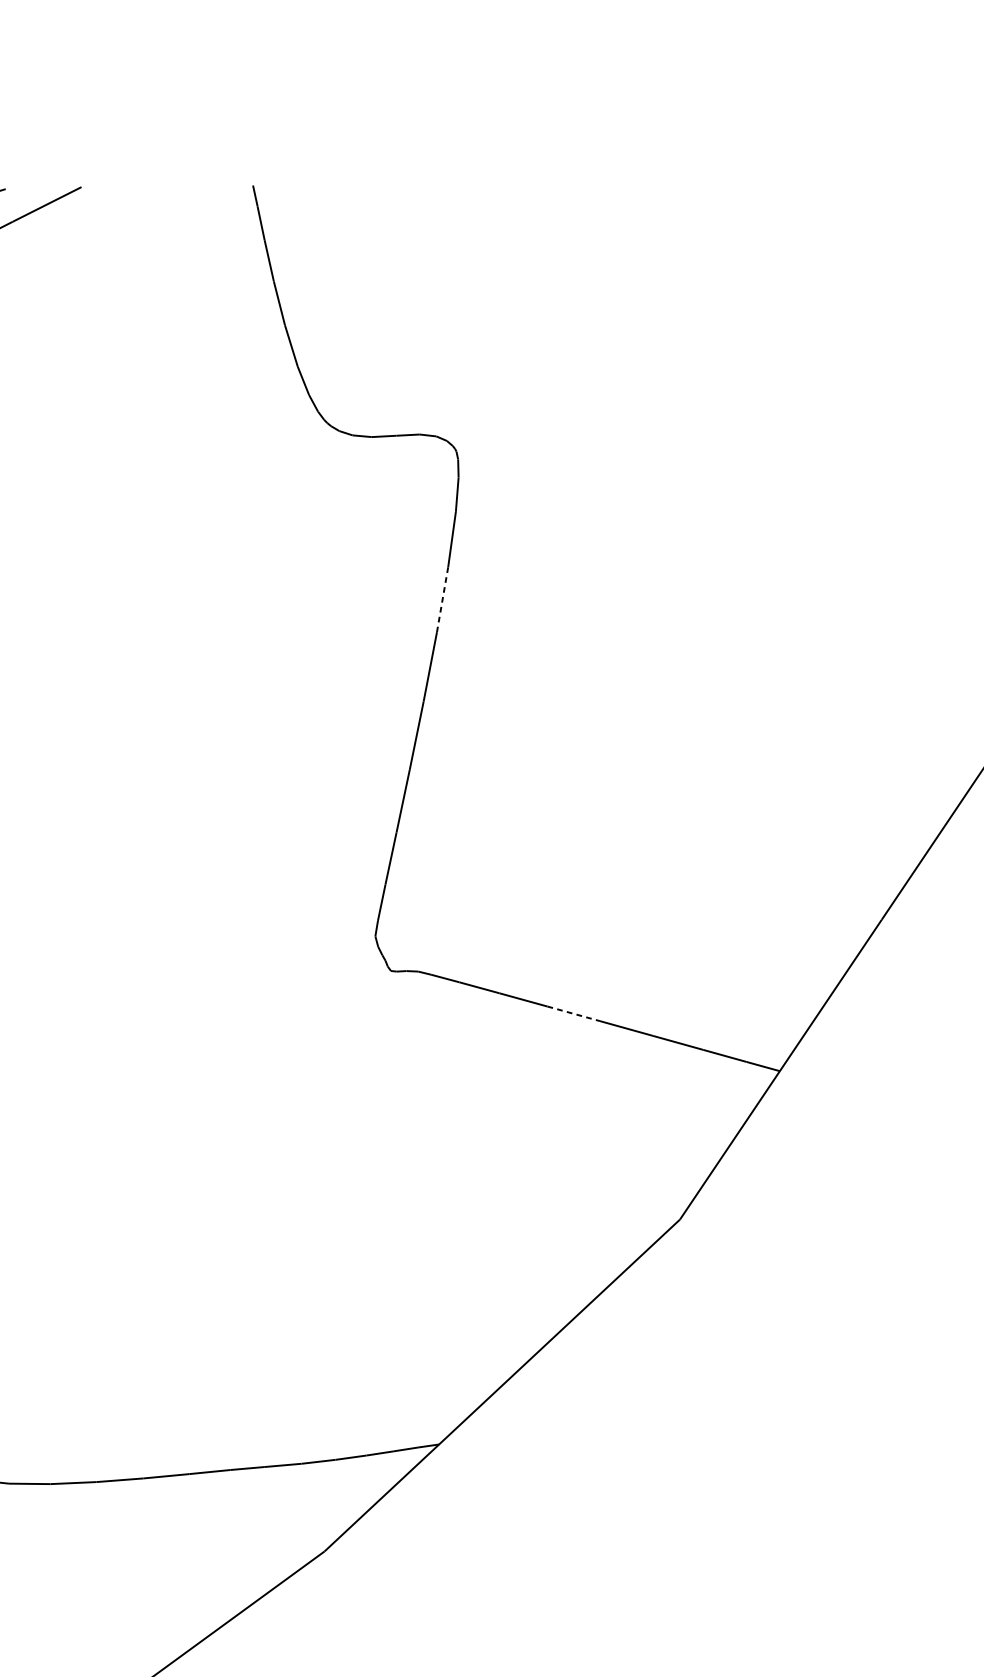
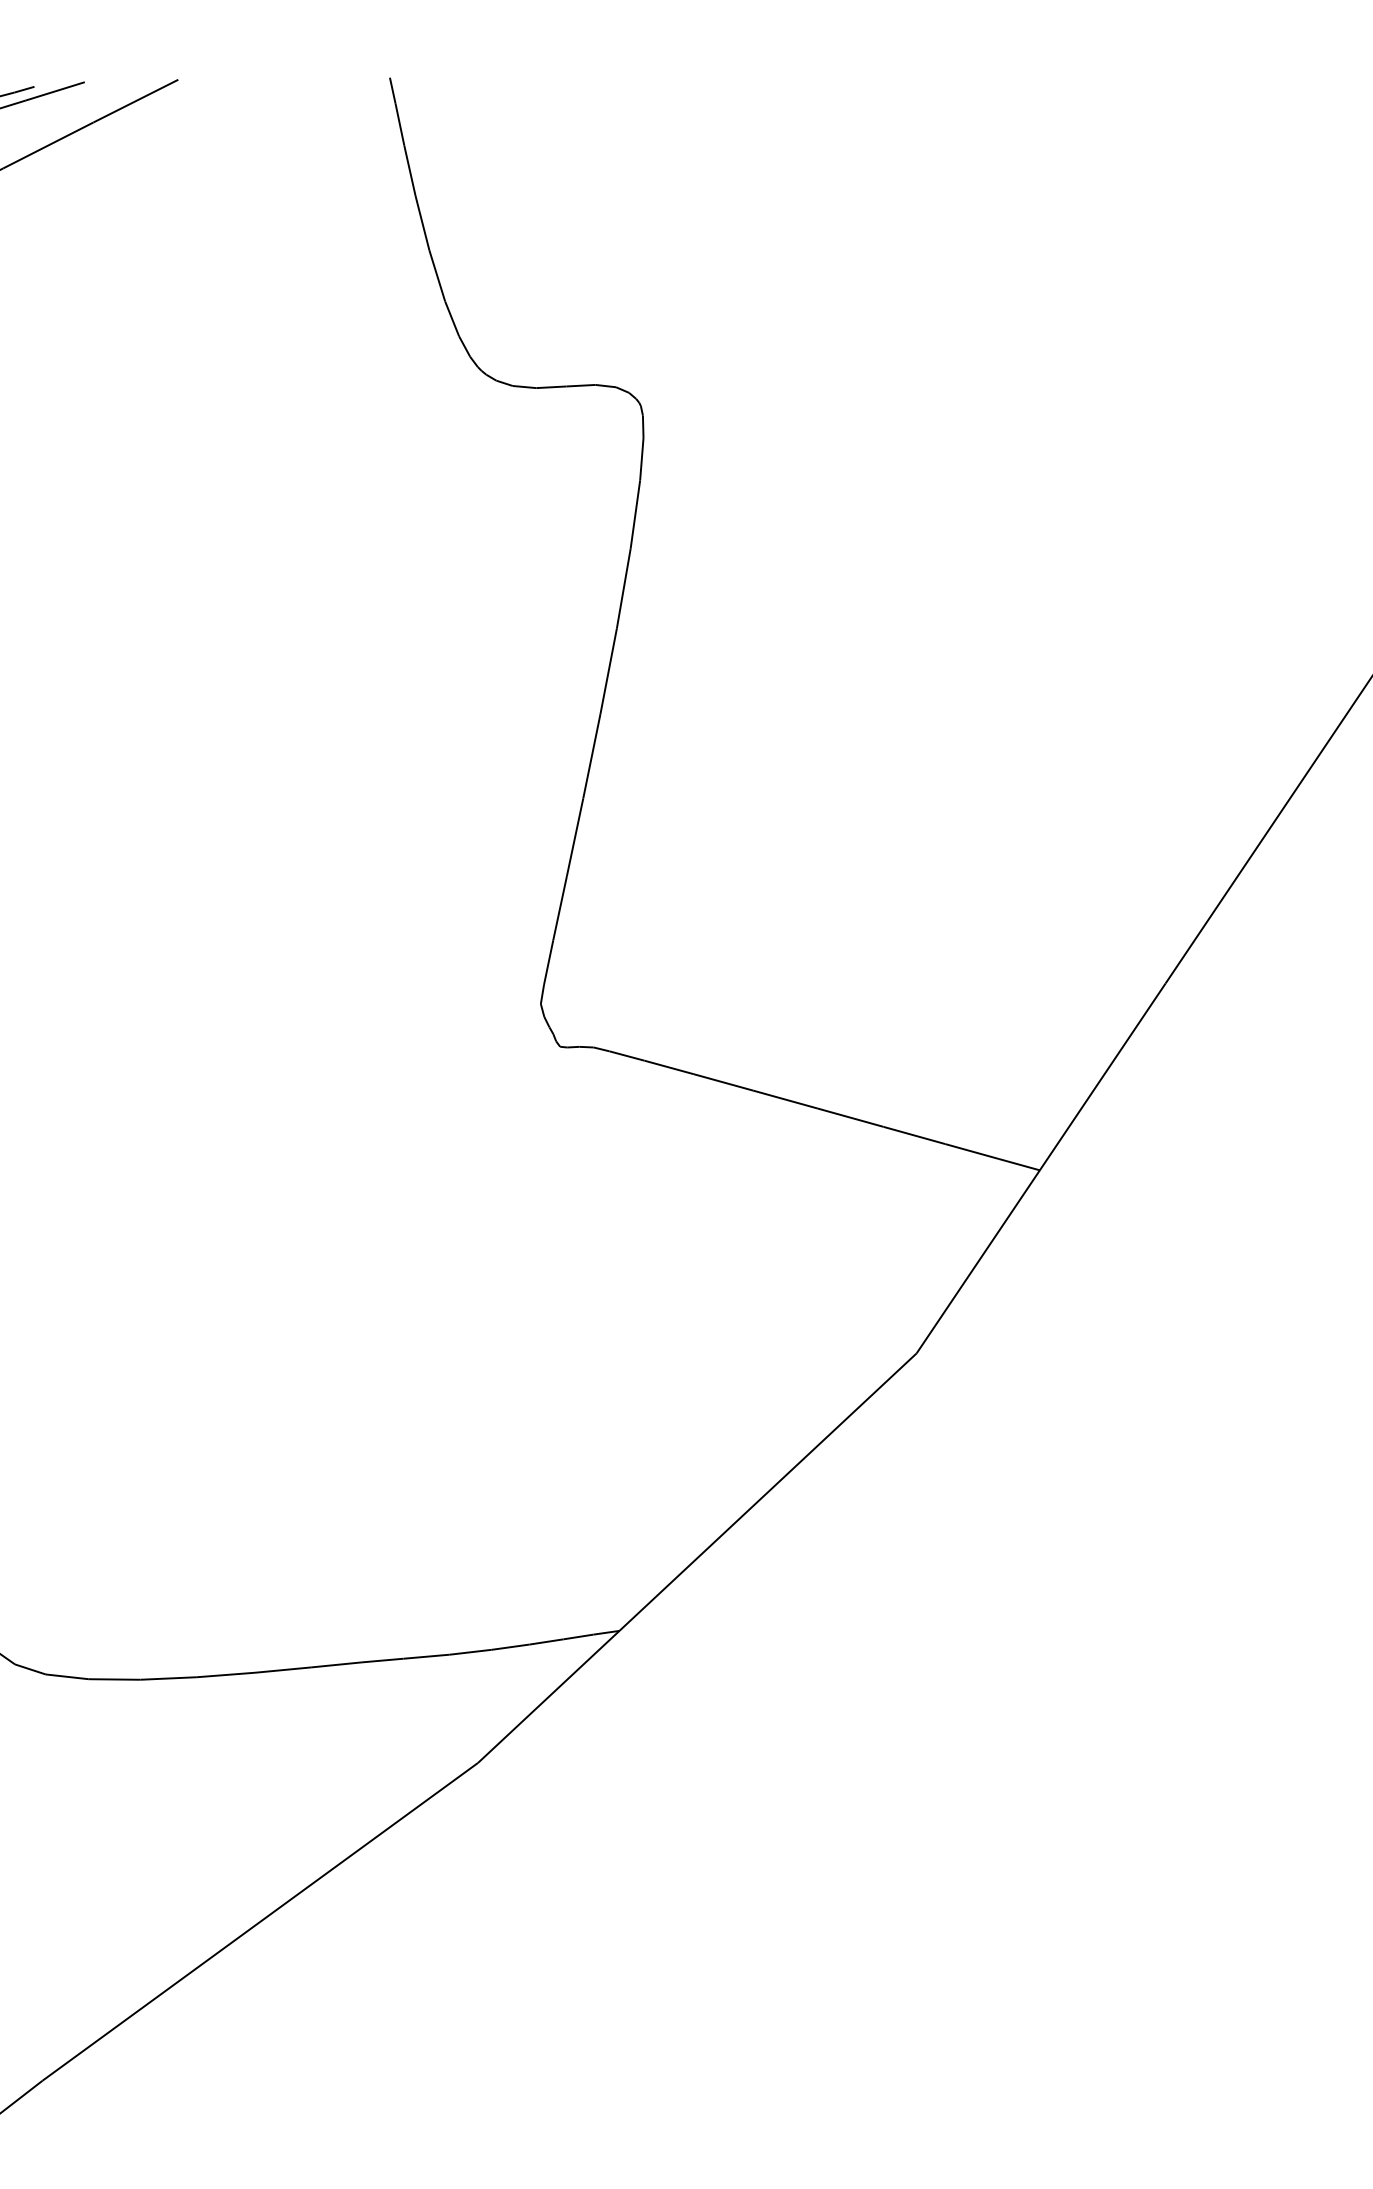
line: (442, 599) -> (623, 588), dashed -> solid
line: (573, 1013) -> (785, 1099), dashed -> solid

